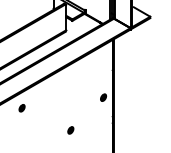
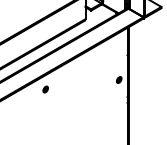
part: (70, 130) -> (89, 109), removed

